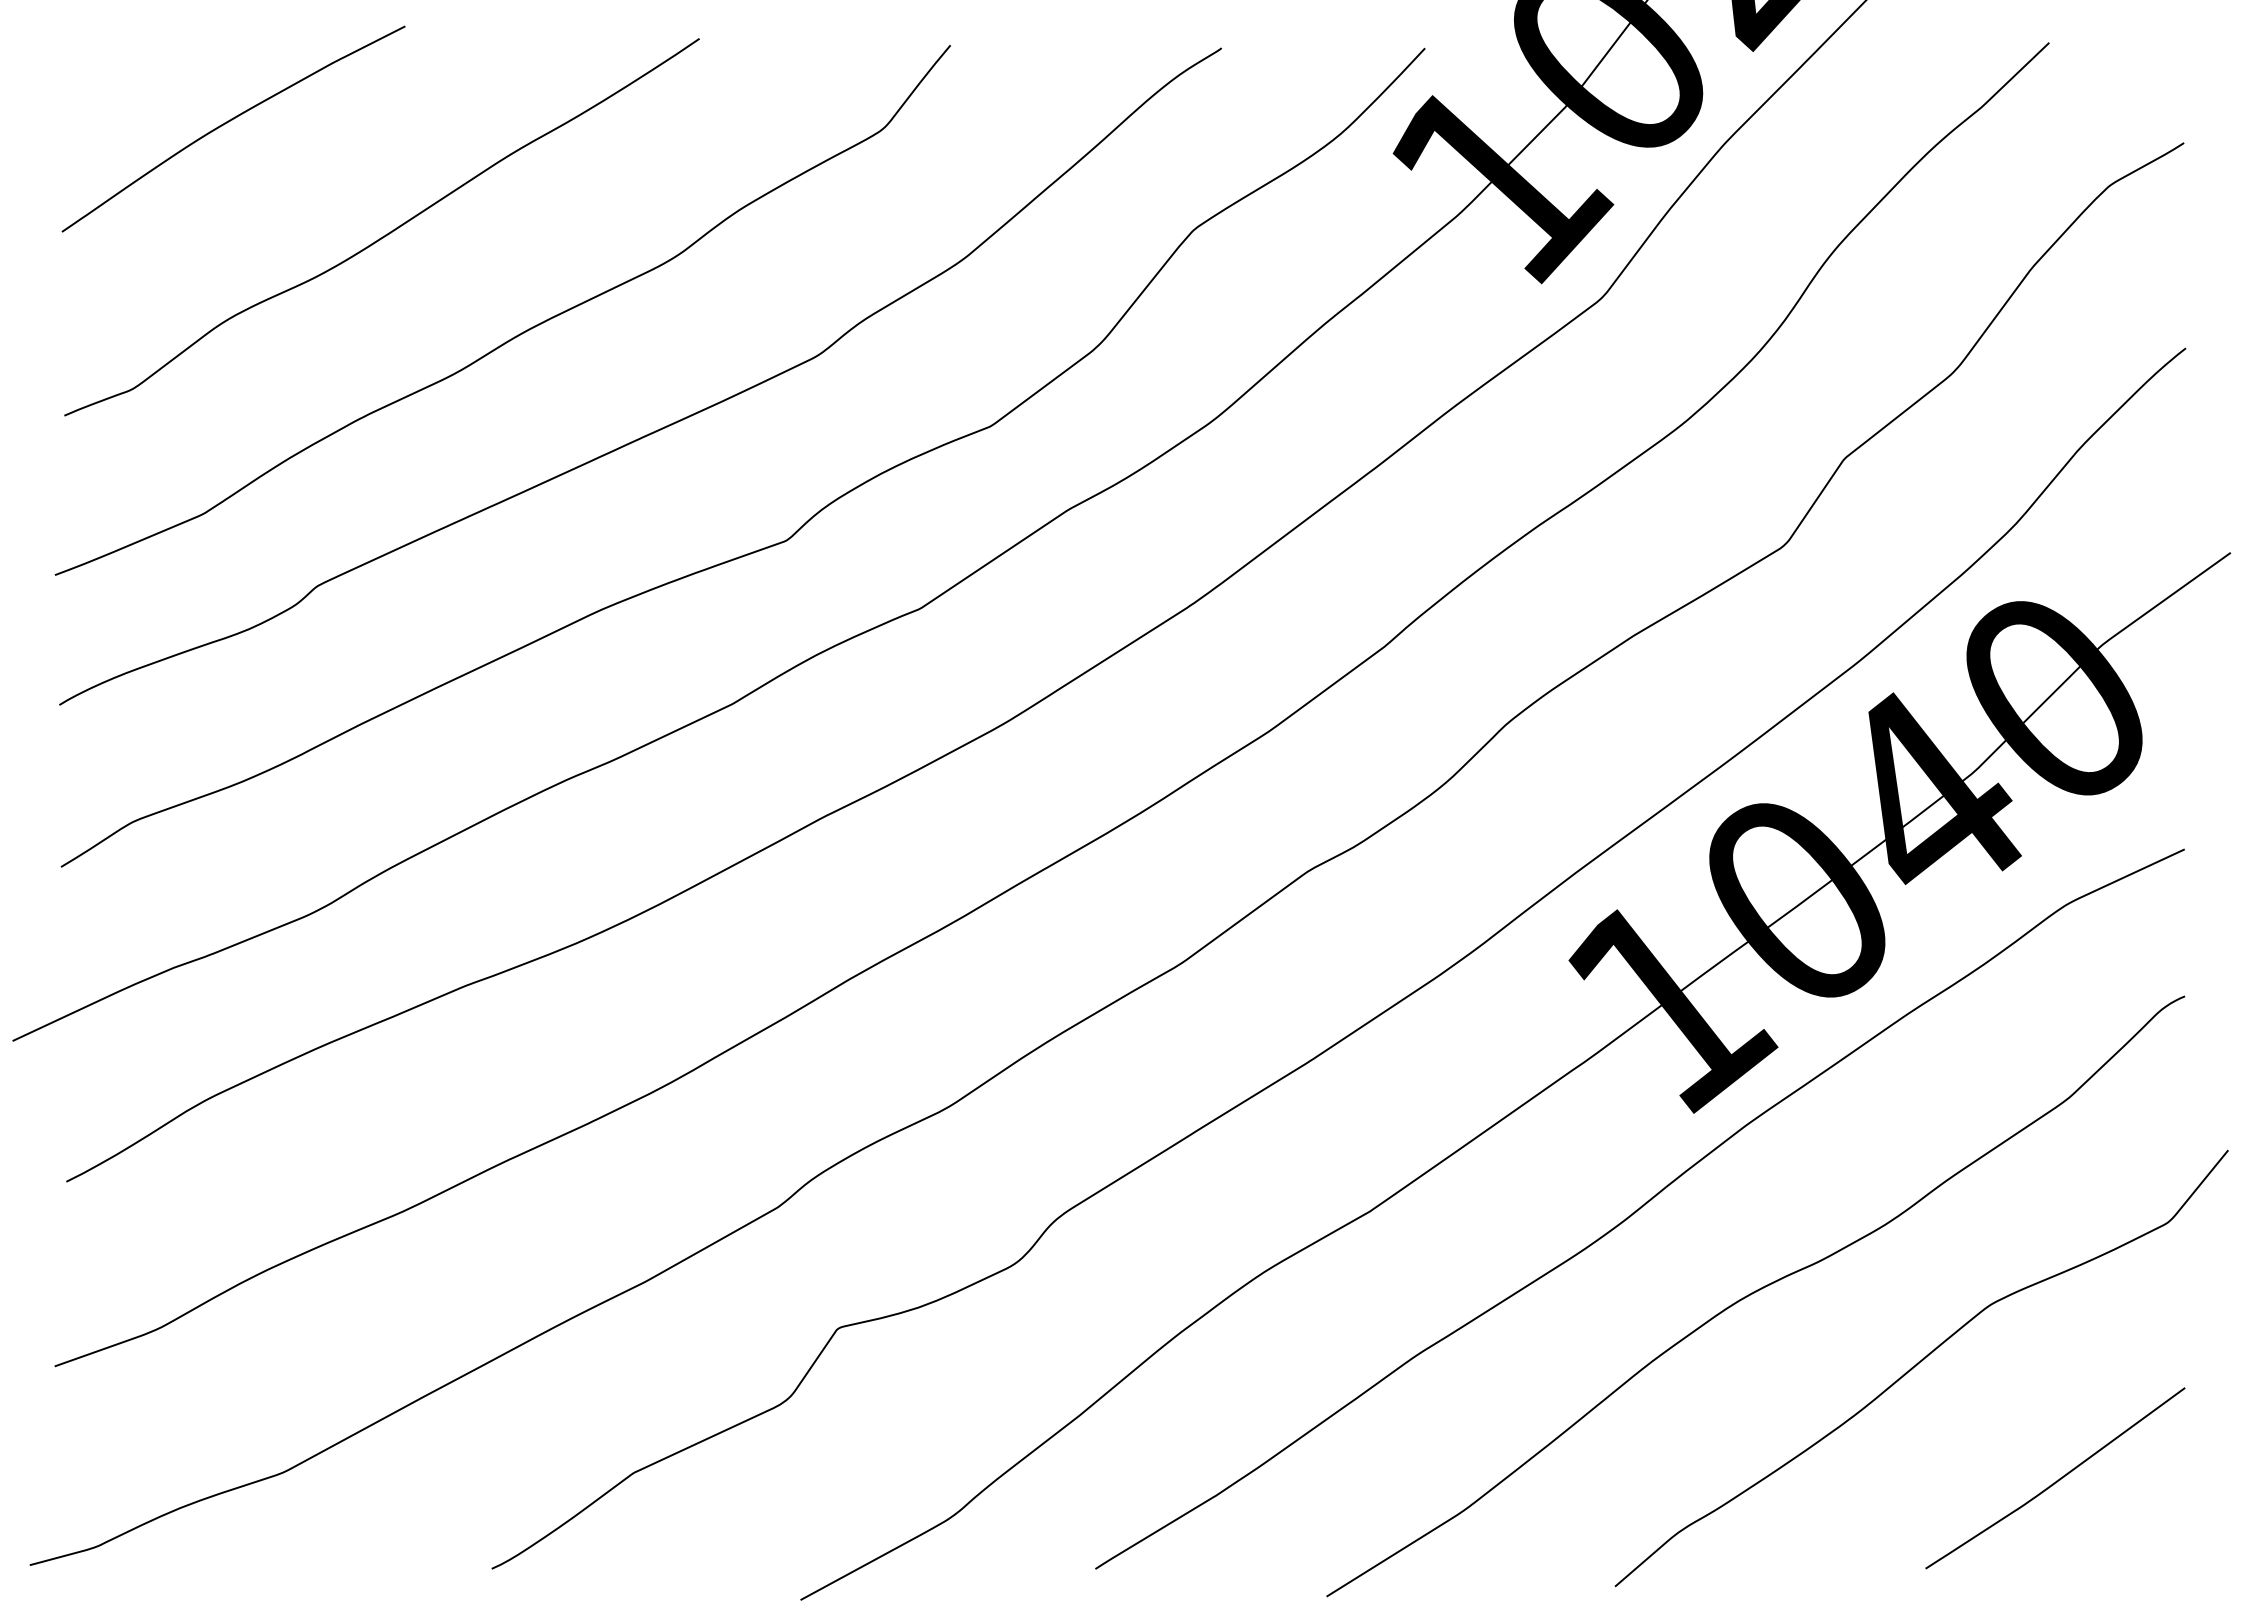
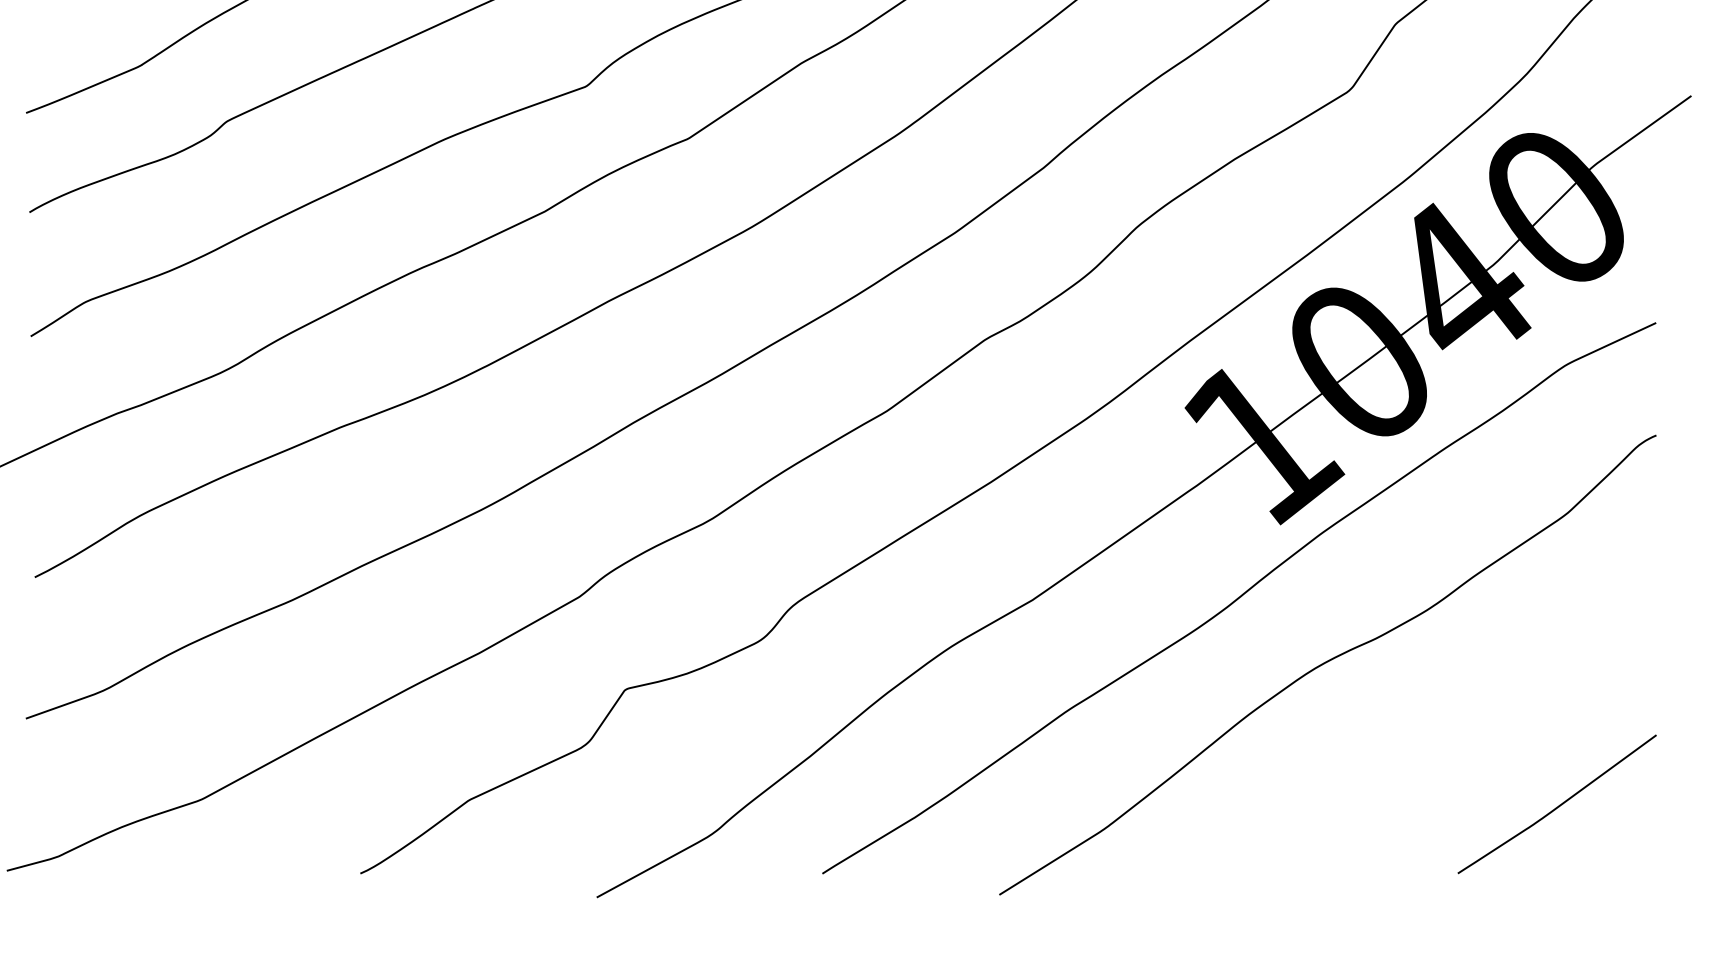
curve: (1918, 1364) -> (1452, 717), removed

